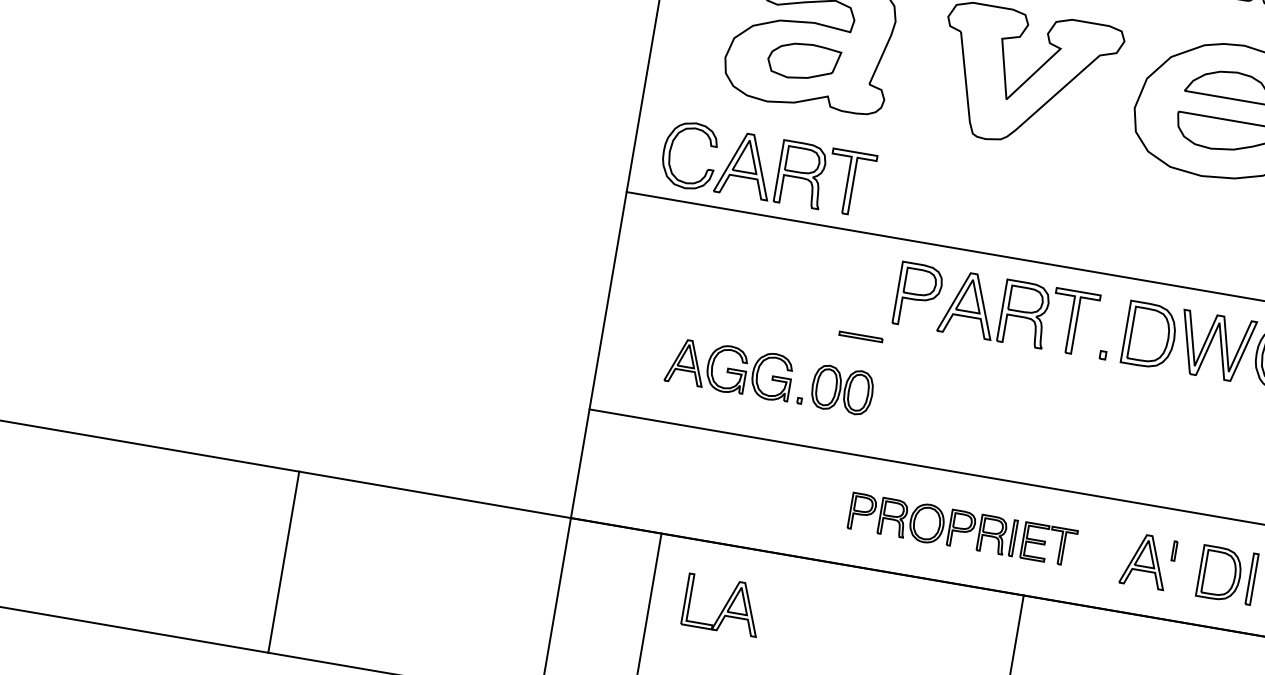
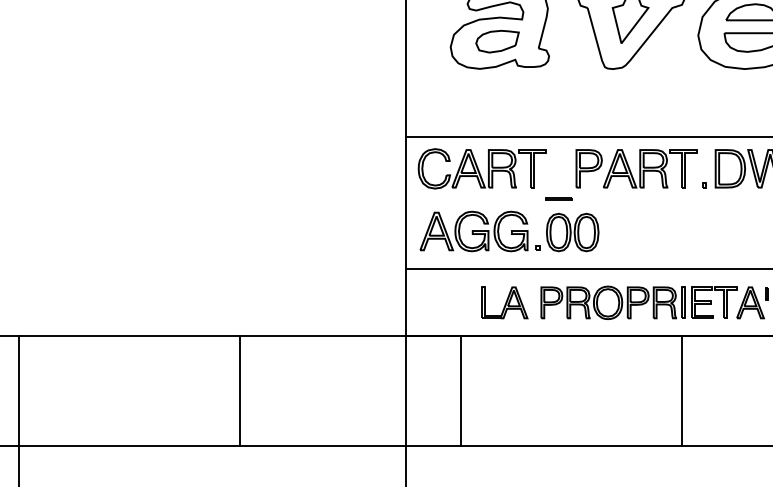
part: (766, 168) -> (481, 168), moved
part: (770, 376) -> (509, 231), size x1.43
part: (961, 529) -> (638, 302), size x1.43
part: (722, 604) -> (504, 302), moved

